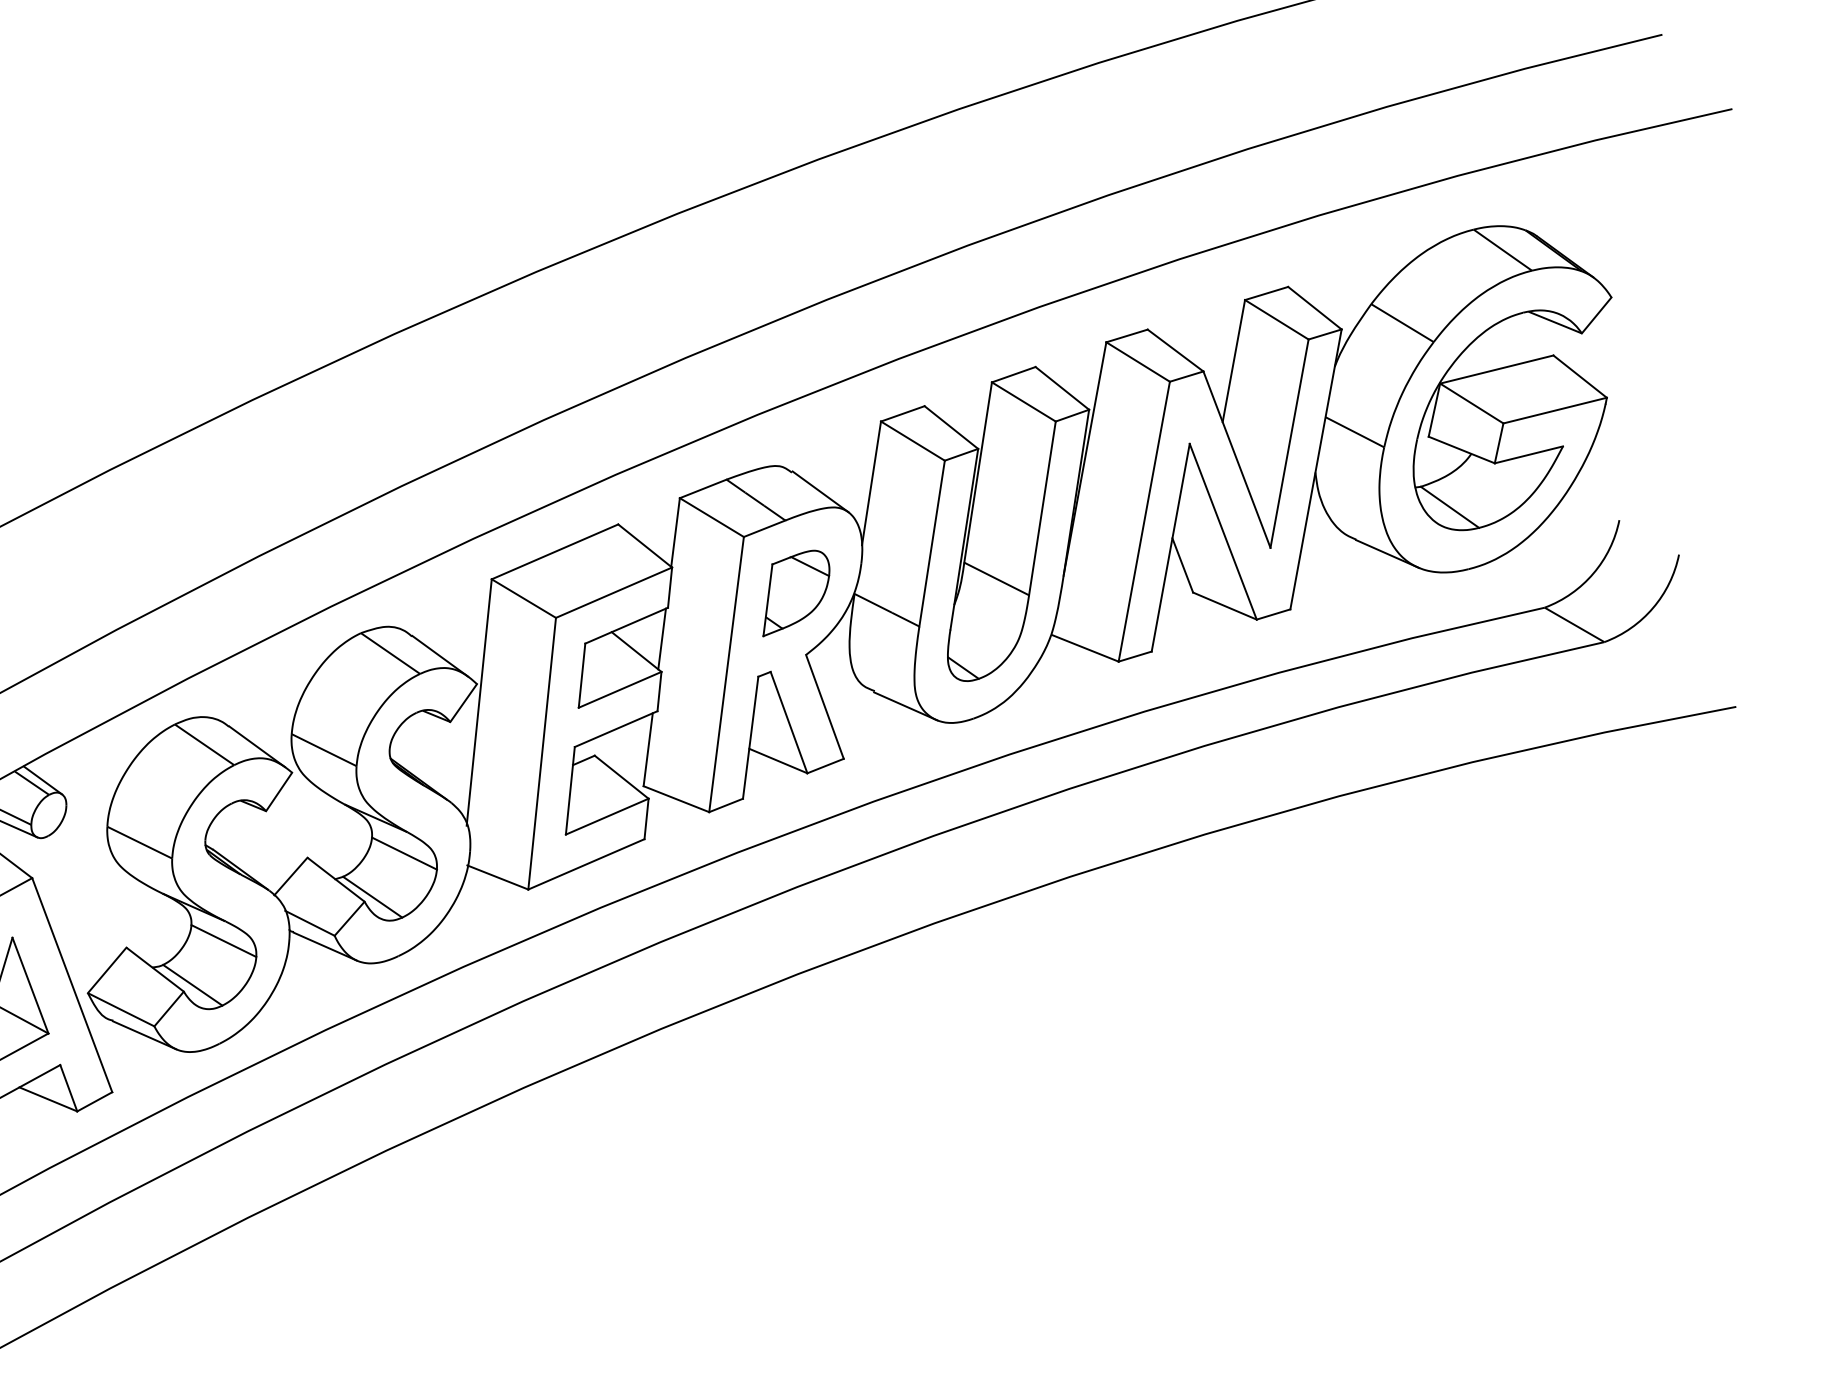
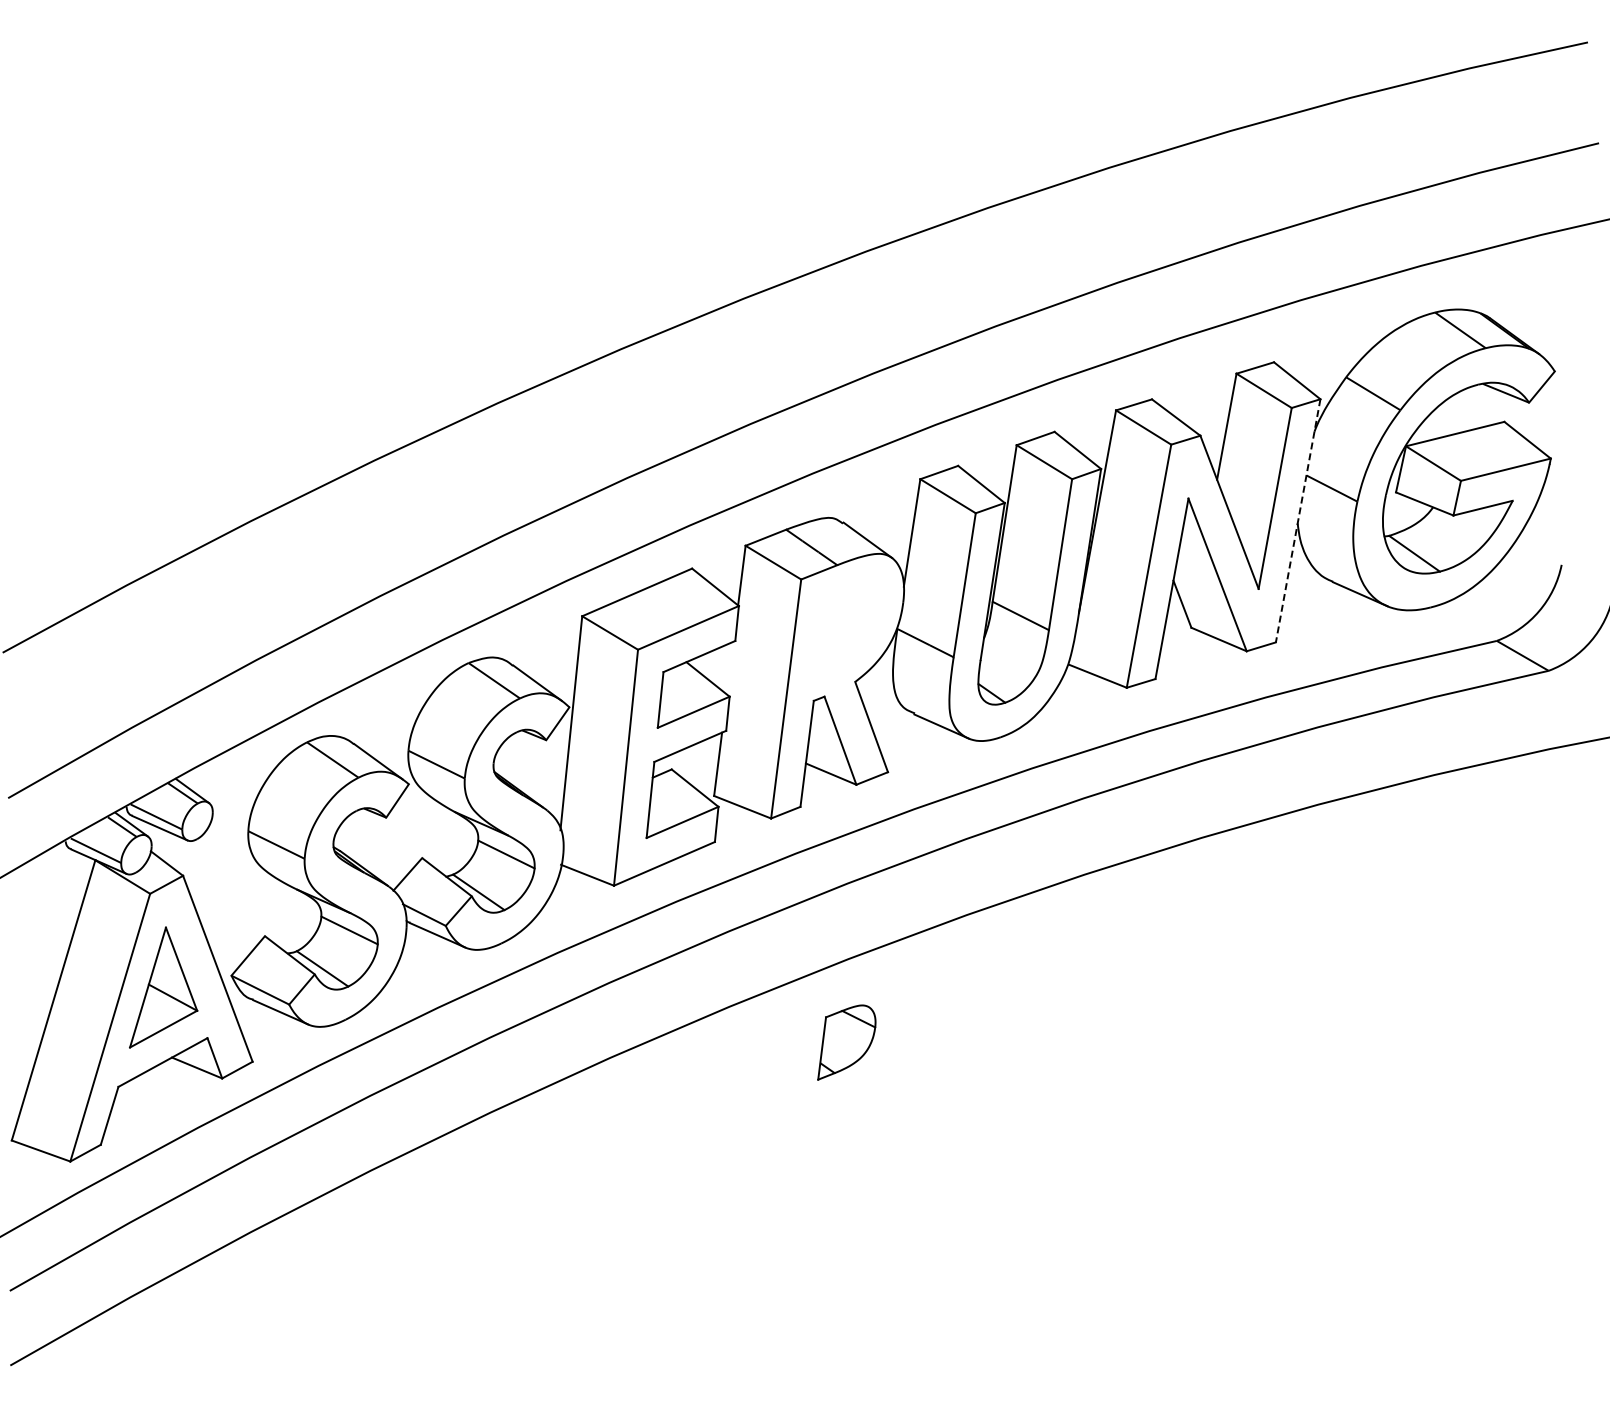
line: (1316, 469) -> (1298, 520), solid -> dashed
part: (796, 593) -> (846, 1042), moved
line: (661, 638) -> (729, 667), removed

